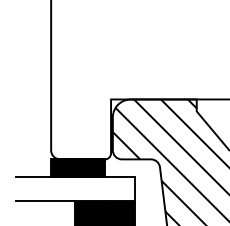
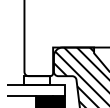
fill: (78, 168) -> (37, 80), removed

